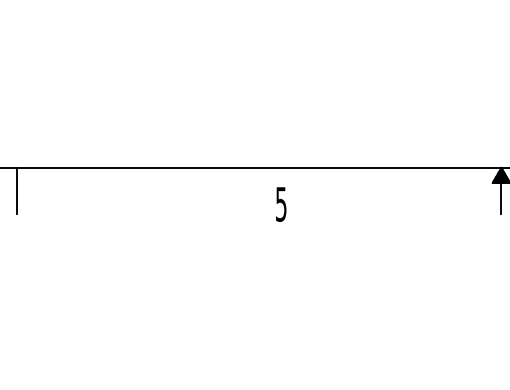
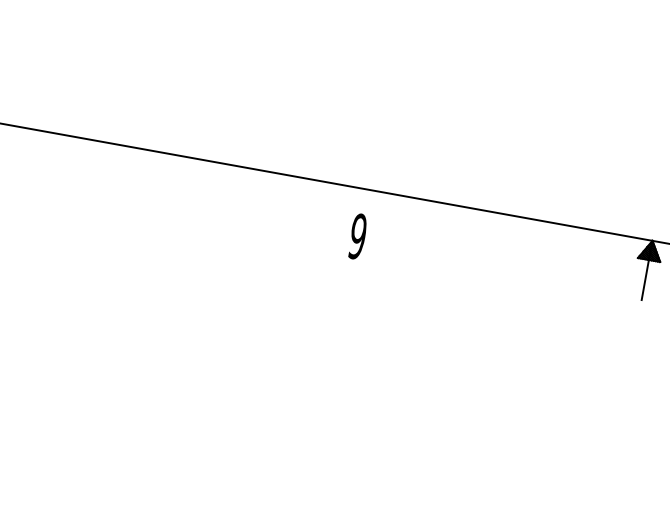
line: (16, 190) -> (16, 156), removed
text: (280, 203) -> (357, 235), 5 -> 9

